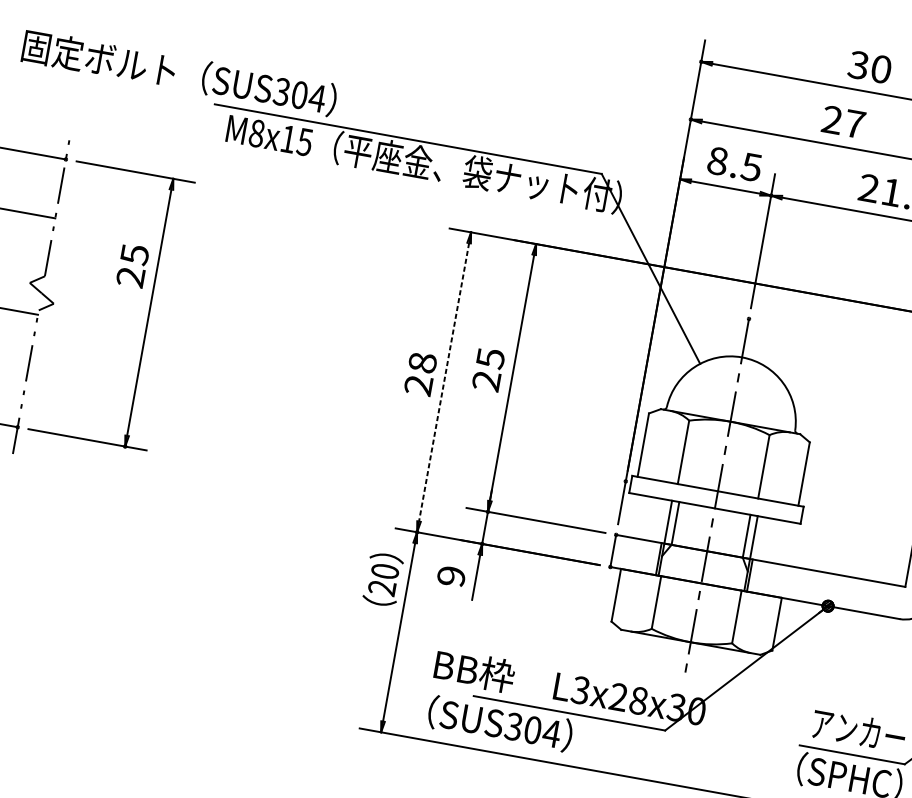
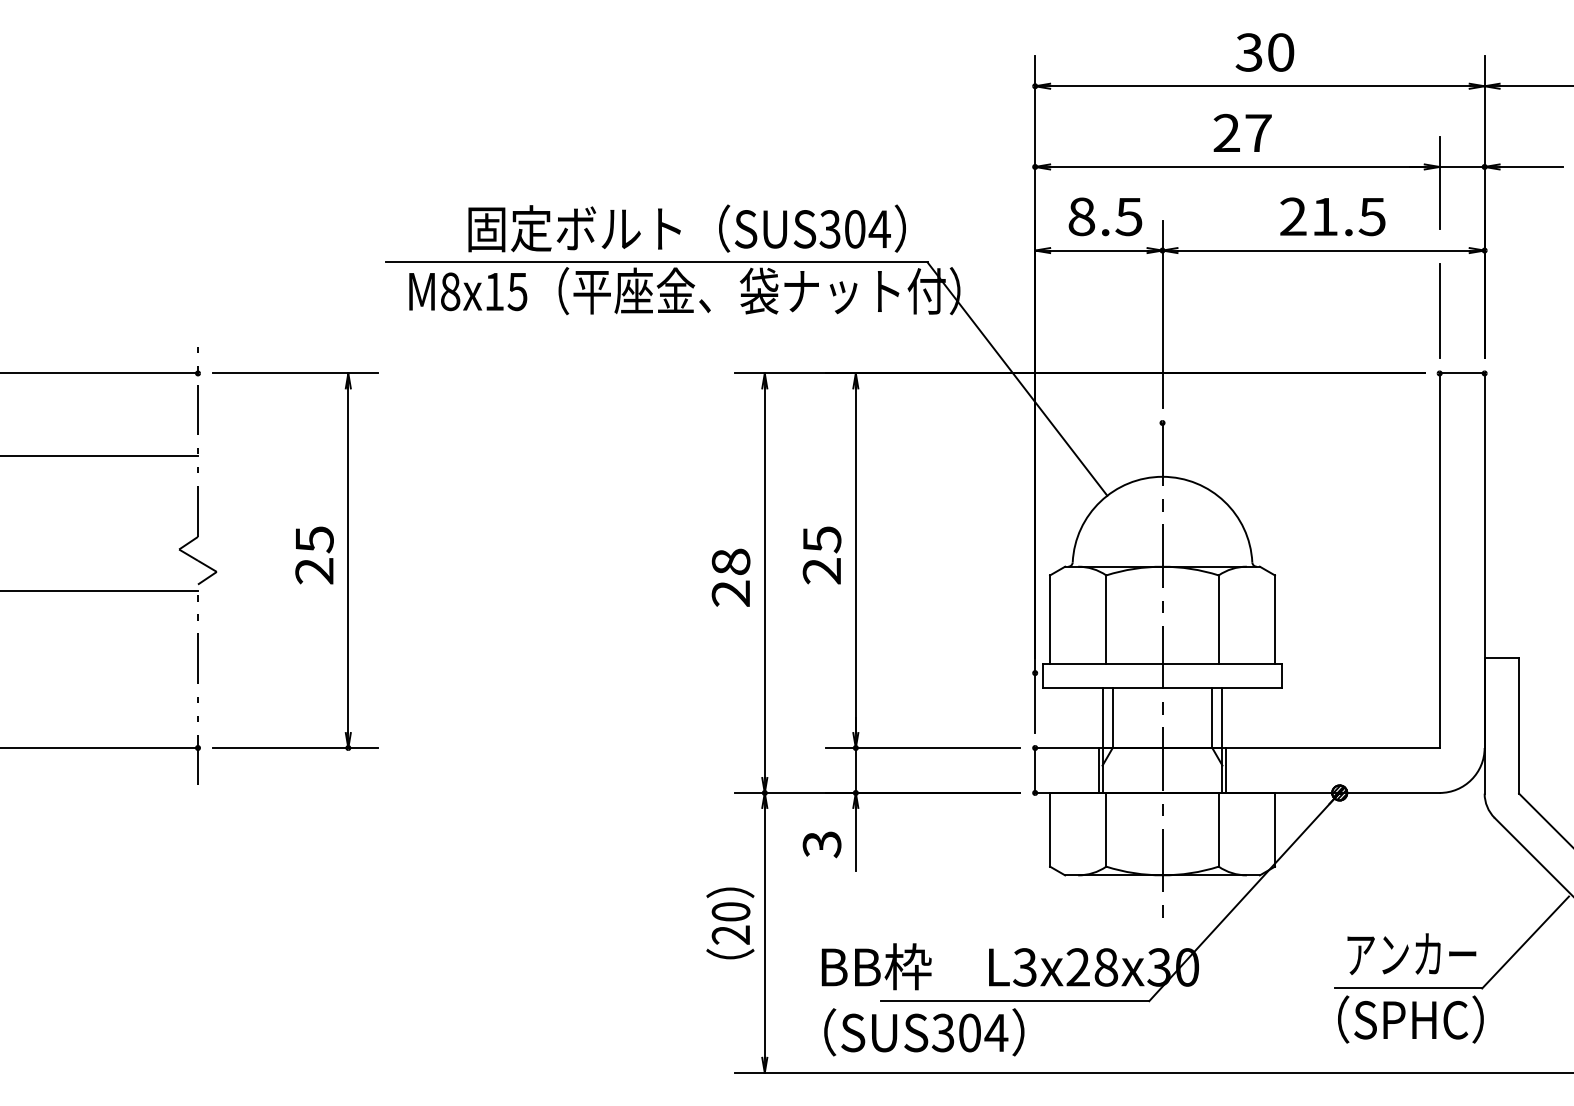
text: (179, 72) -> (686, 228), moved
text: (132, 265) -> (314, 555), moved
line: (443, 382) -> (764, 583), dashed -> solid
text: (451, 576) -> (821, 844), 9 -> 3
text: (383, 579) -> (730, 923), moved

